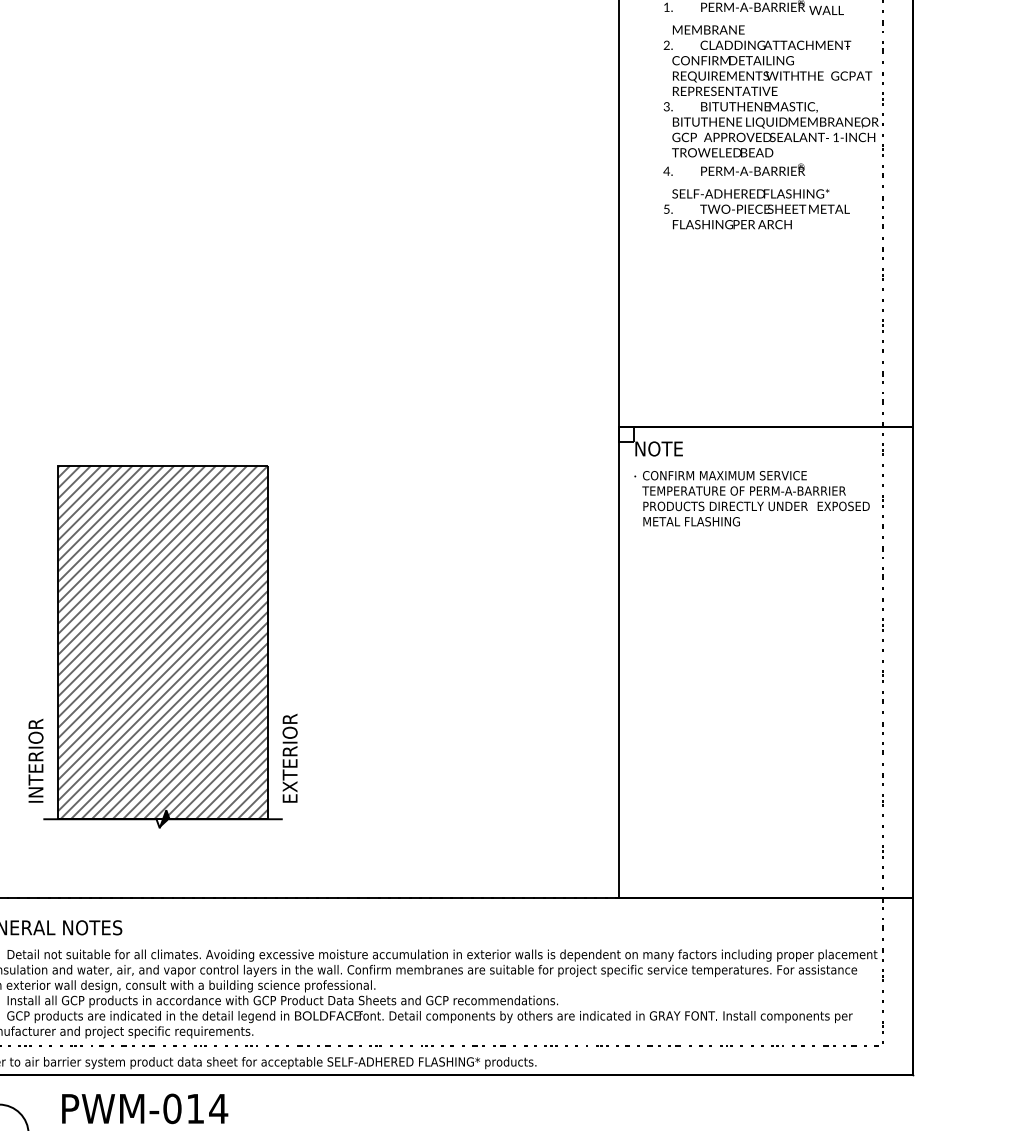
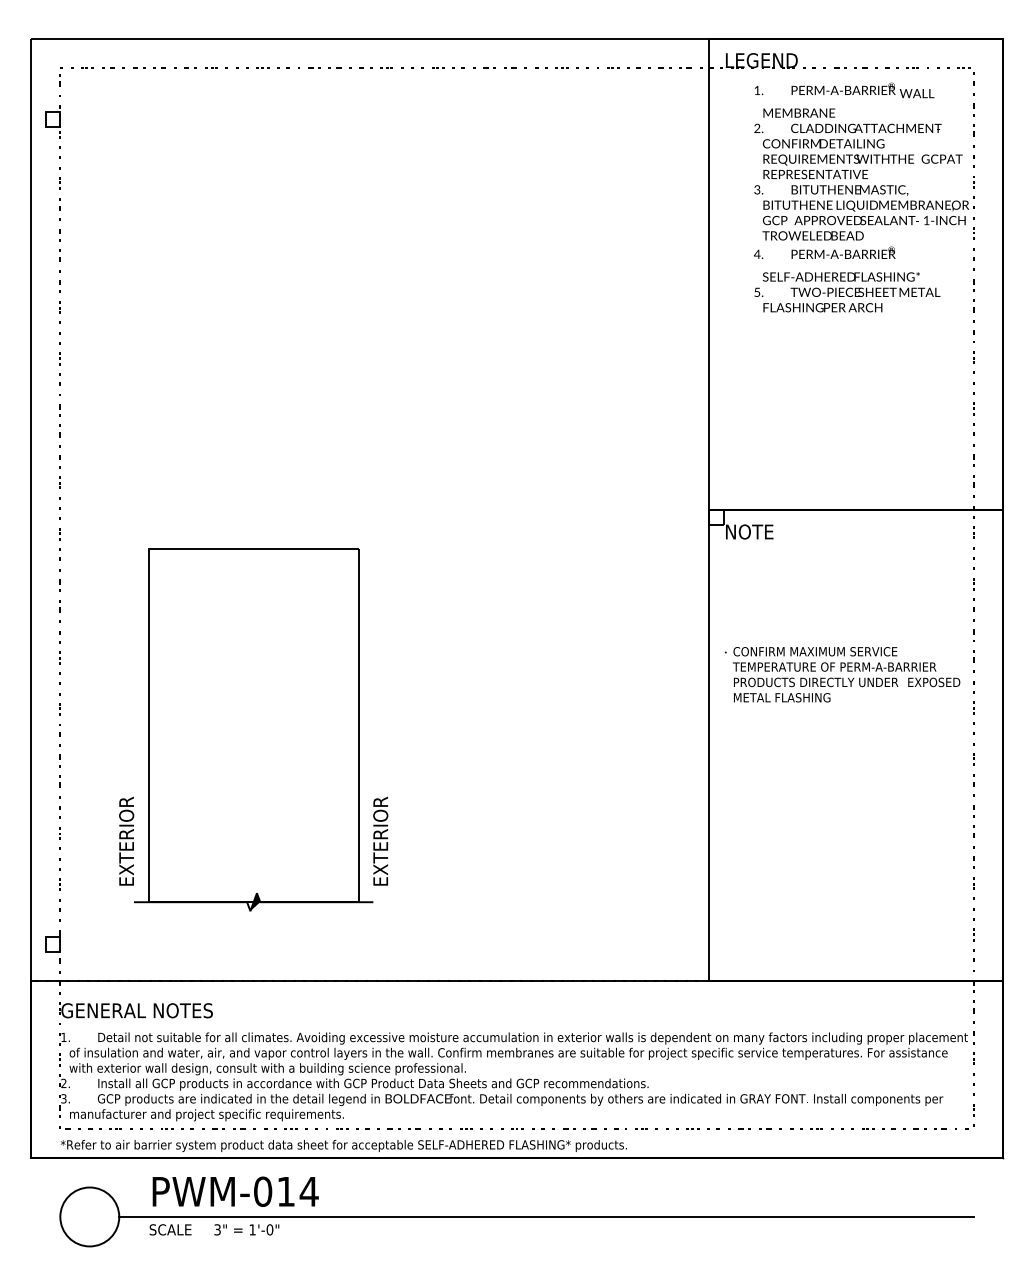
text: (751, 498) -> (842, 674), moved
hatch: (162, 642) -> (253, 725), removed
text: (35, 756) -> (126, 839), INTERIOR -> EXTERIOR

